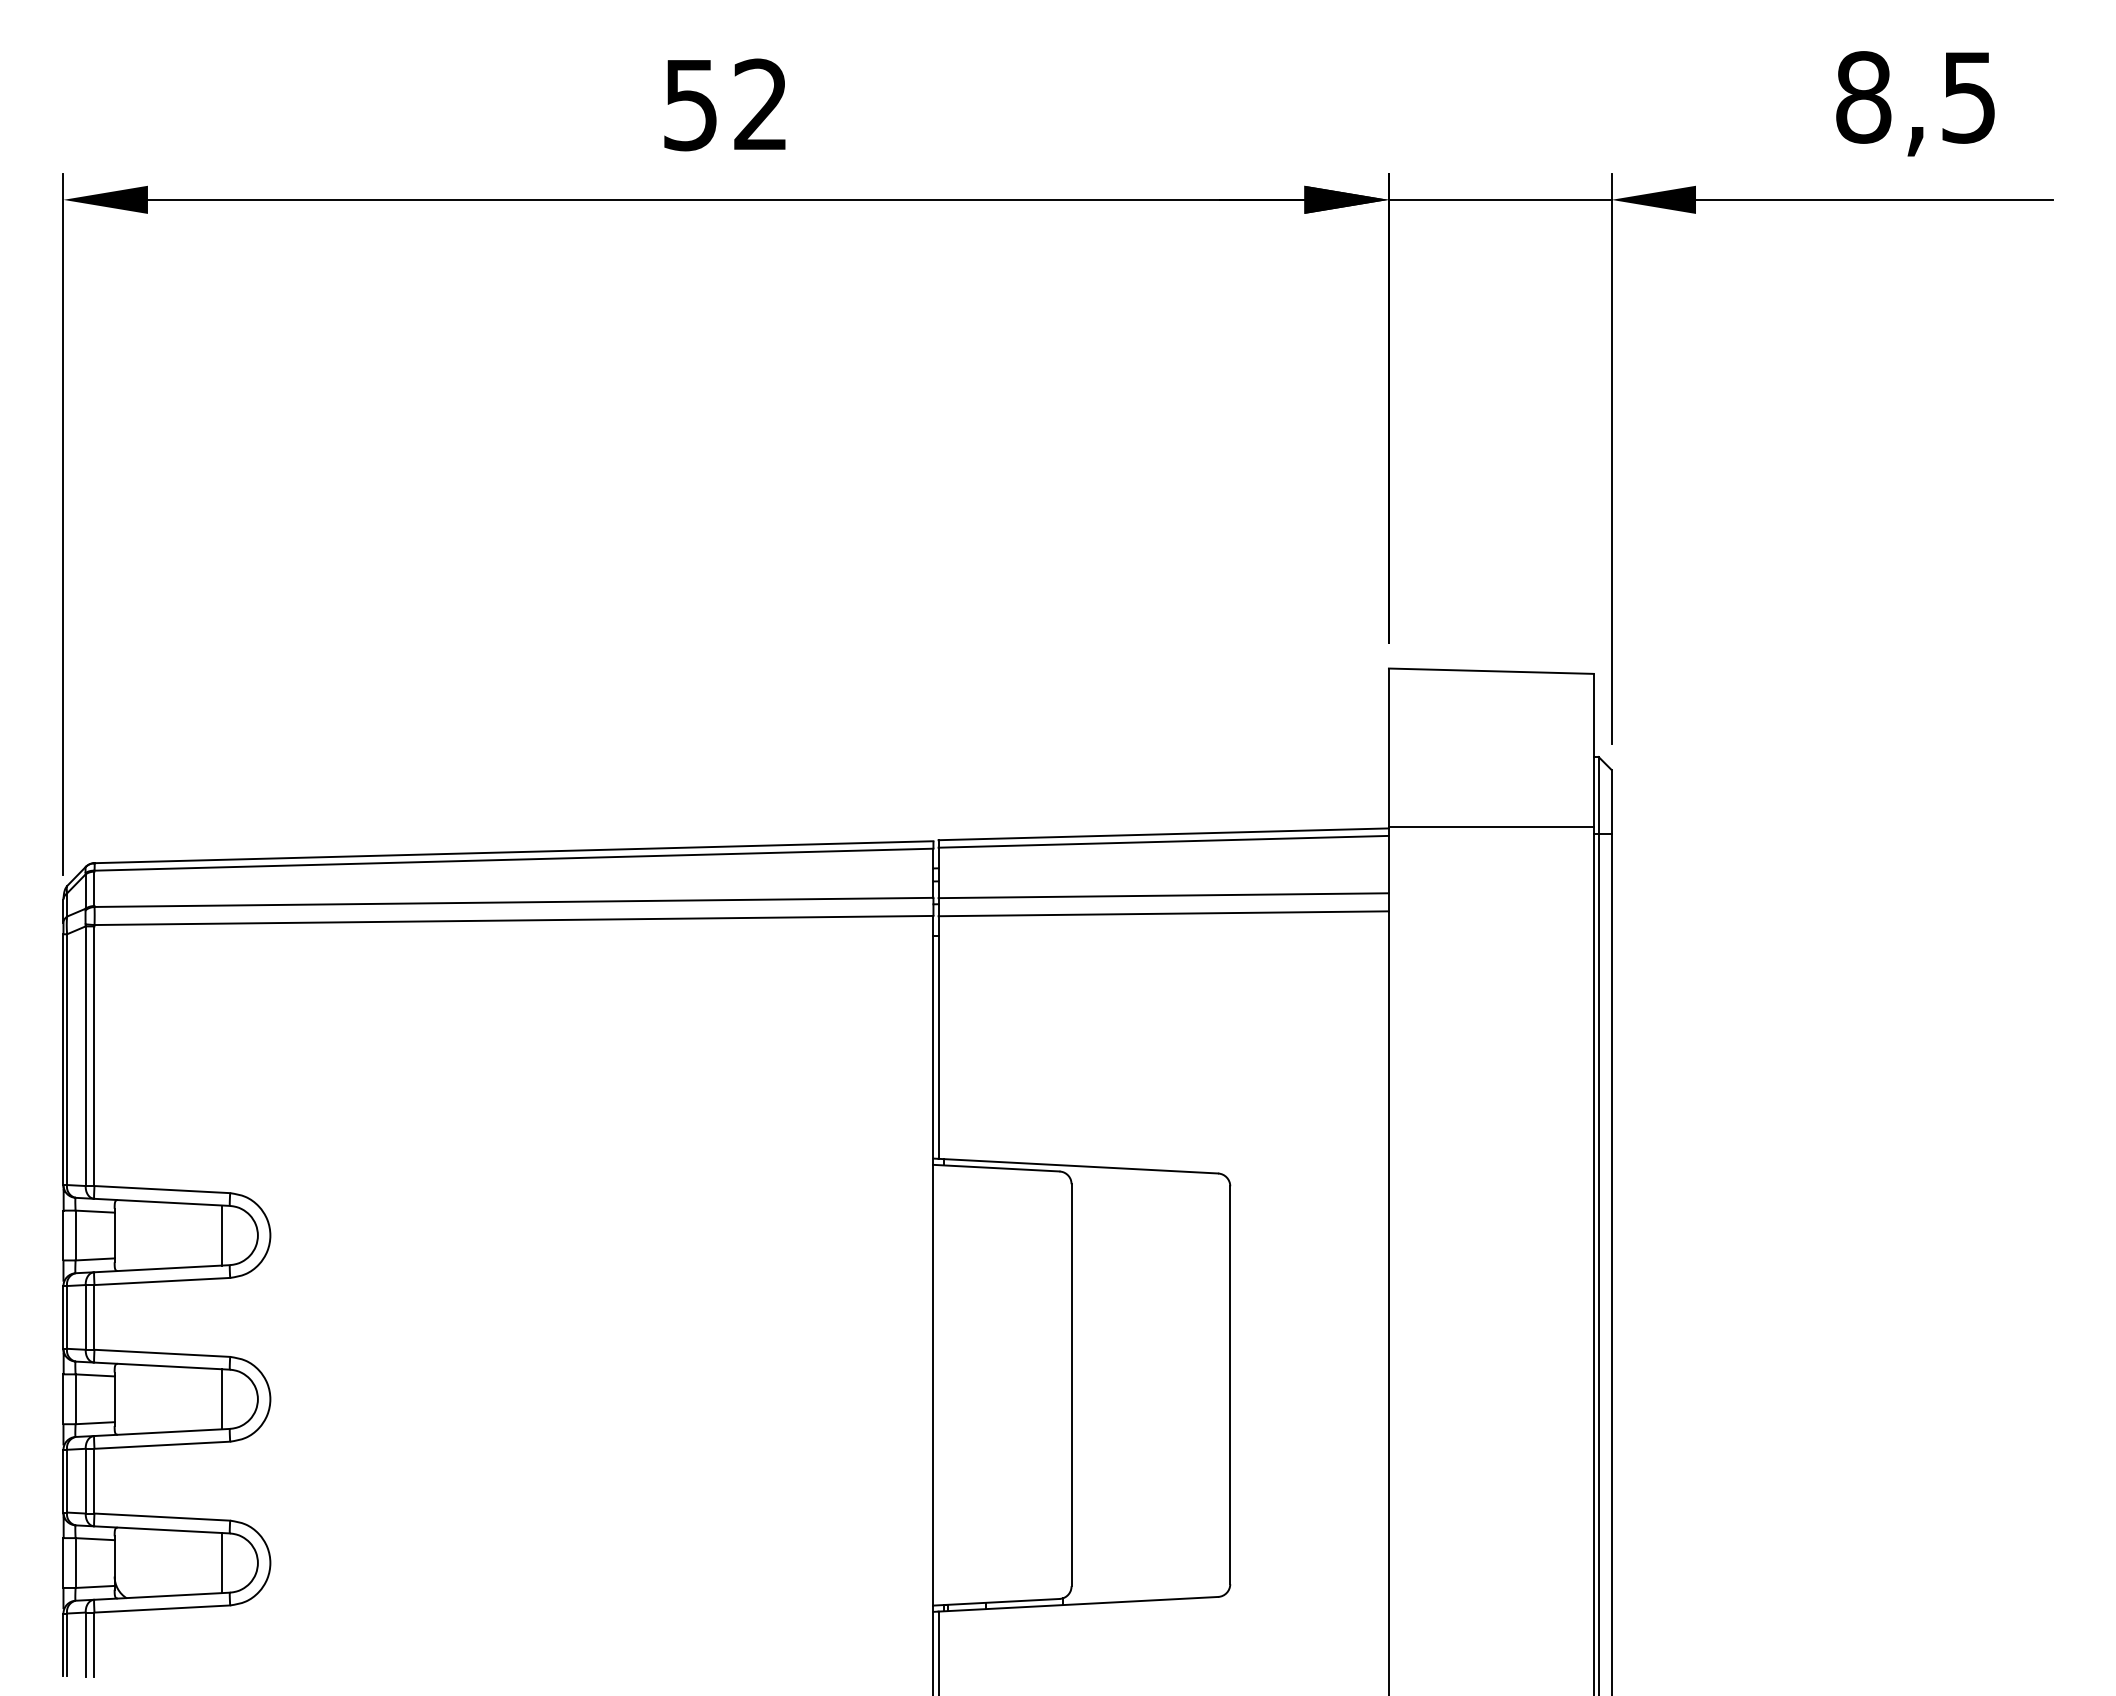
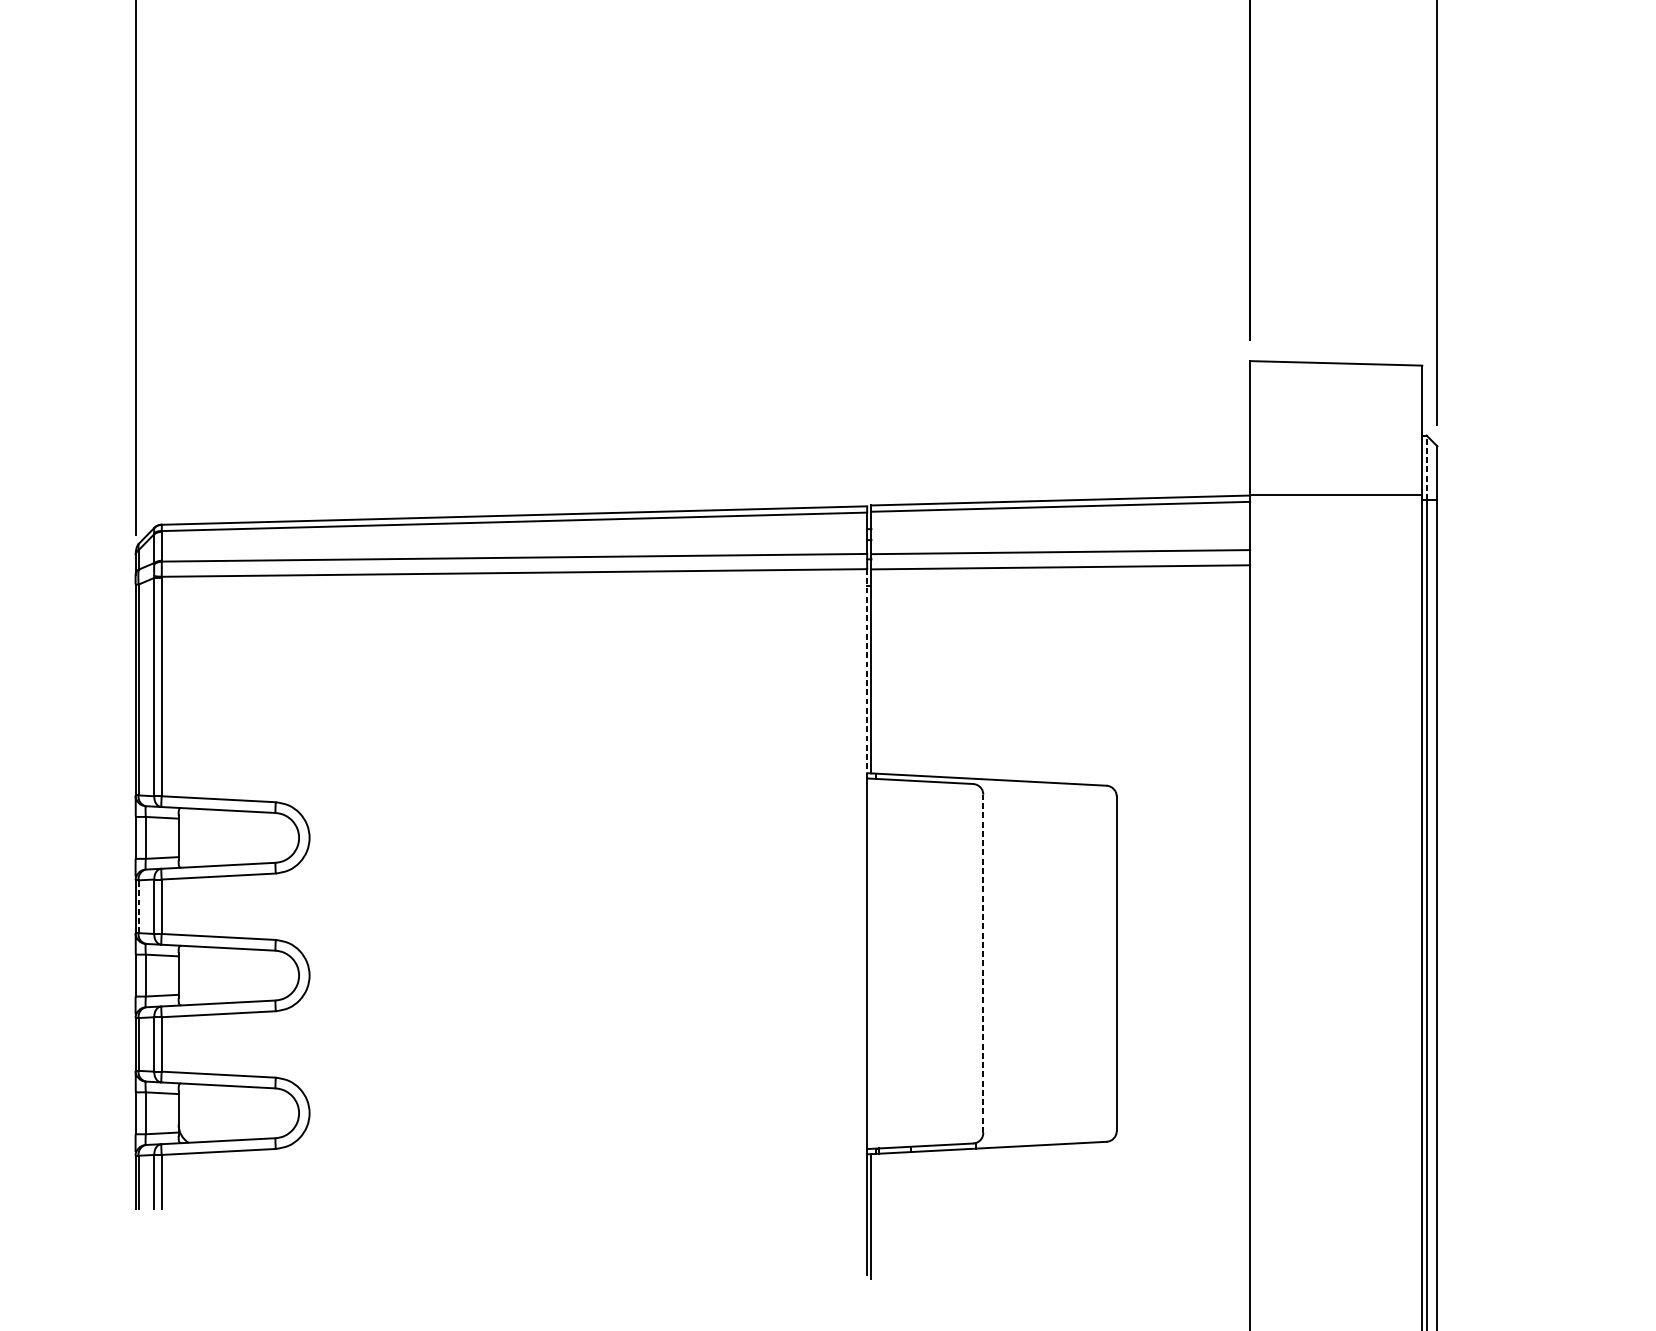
line: (1598, 794) -> (1426, 467), solid -> dashed
line: (933, 1039) -> (867, 673), solid -> dashed
line: (222, 1235) -> (269, 837), removed
line: (67, 1316) -> (138, 905), solid -> dashed
line: (1071, 1385) -> (983, 964), solid -> dashed
line: (222, 1399) -> (269, 975), removed
line: (222, 1563) -> (269, 1113), removed

